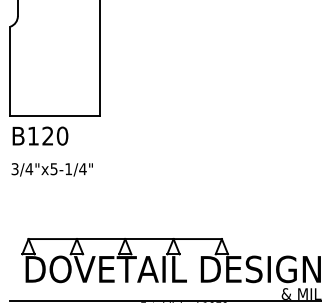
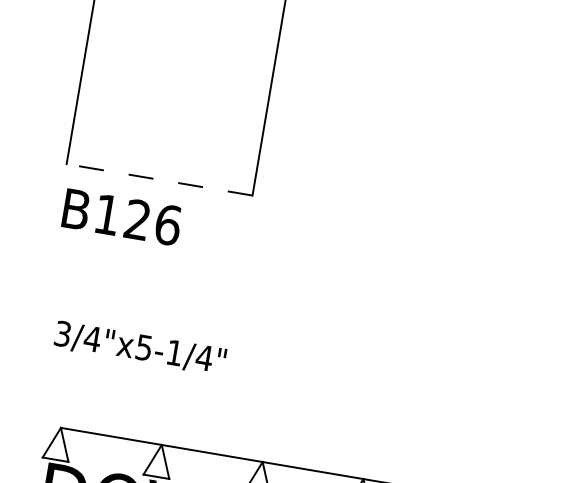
line: (55, 115) -> (160, 179), solid -> dashed
text: (62, 135) -> (168, 223), B120 -> B126
text: (51, 169) -> (138, 347), moved

